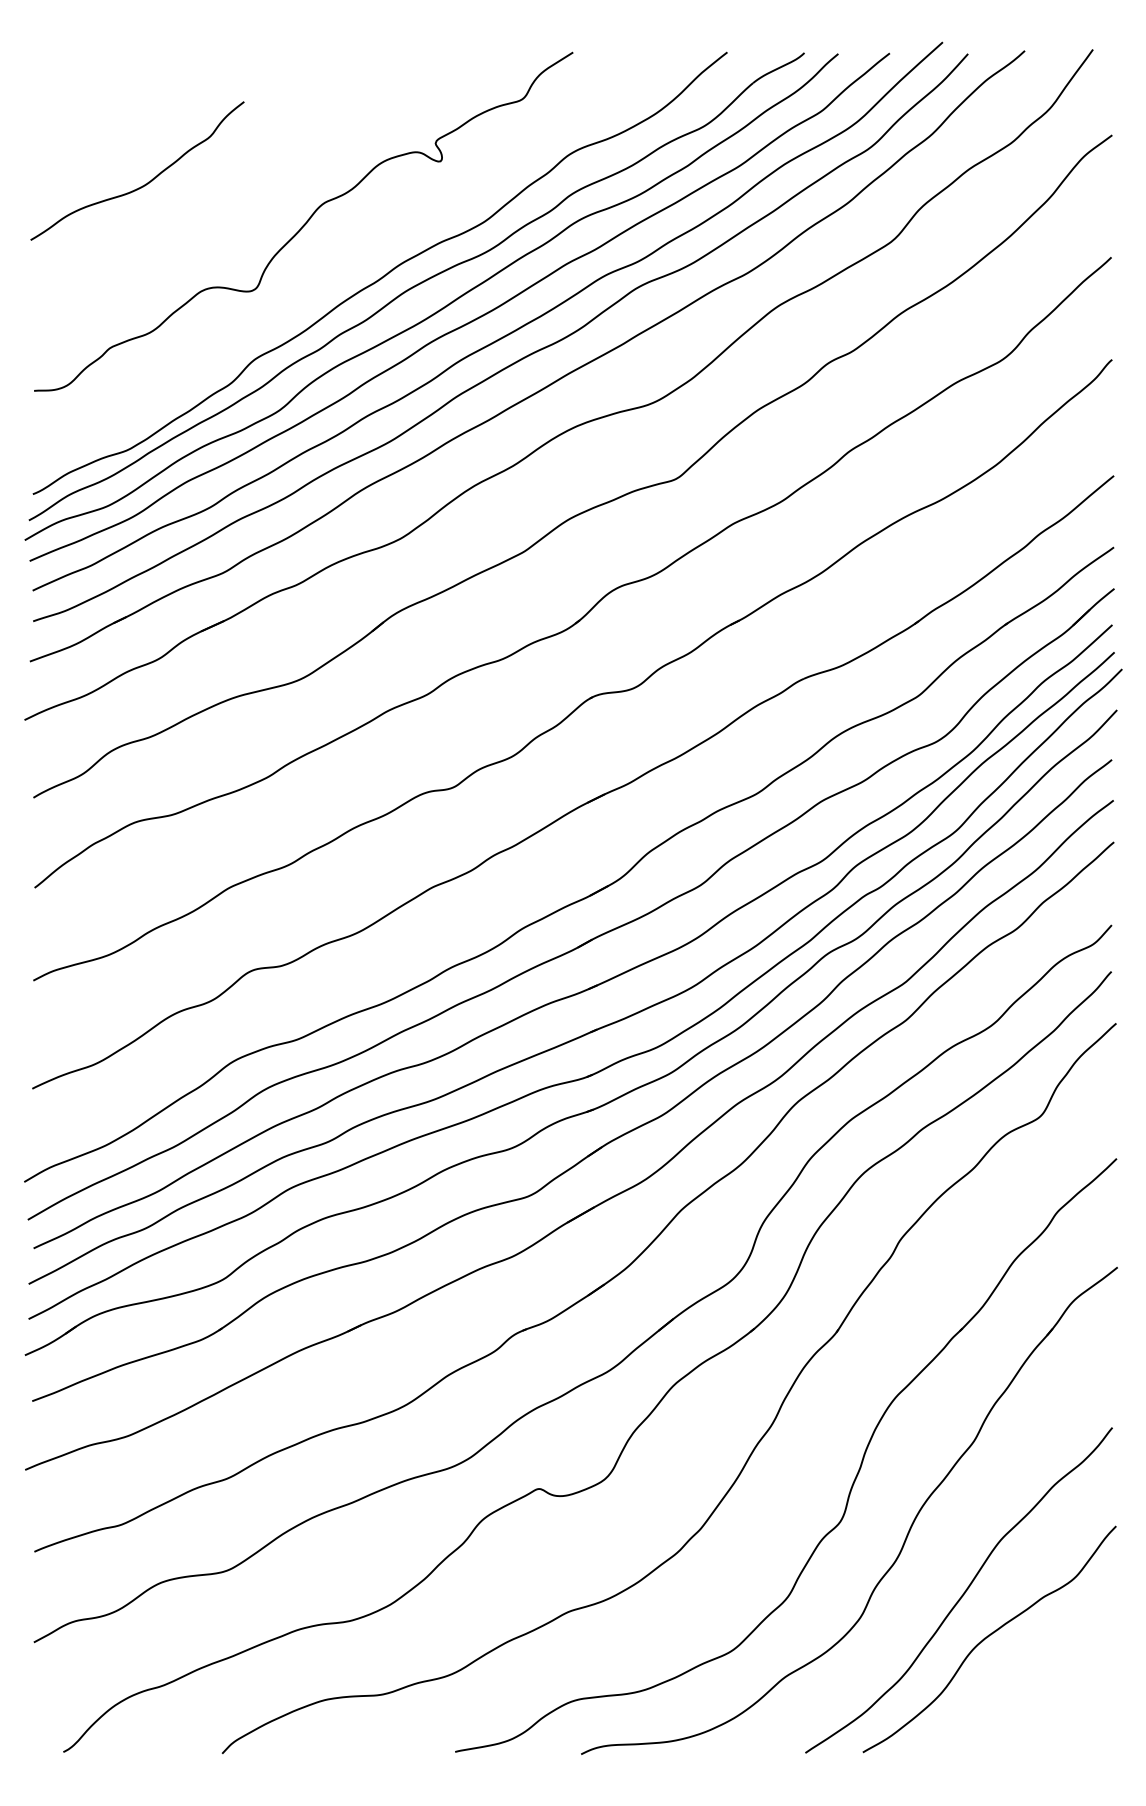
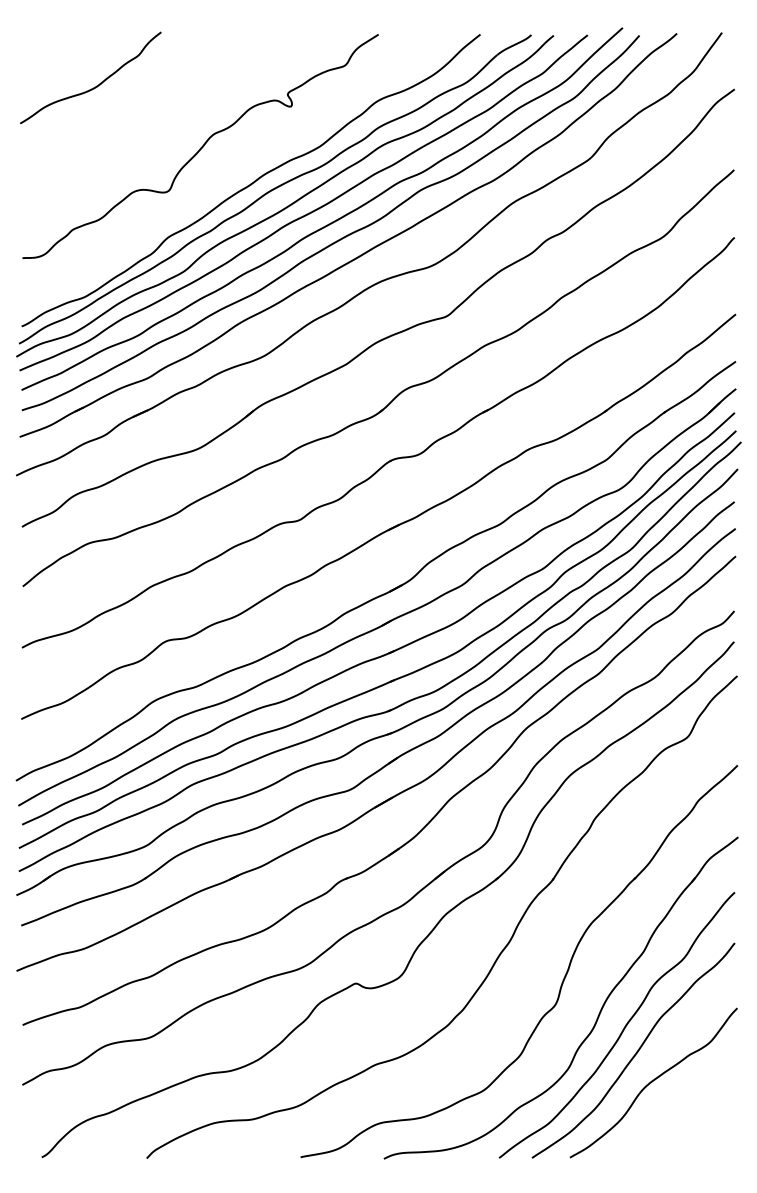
curve: (146, 182) -> (96, 85), moved
curve: (942, 1558) -> (622, 1029), added

